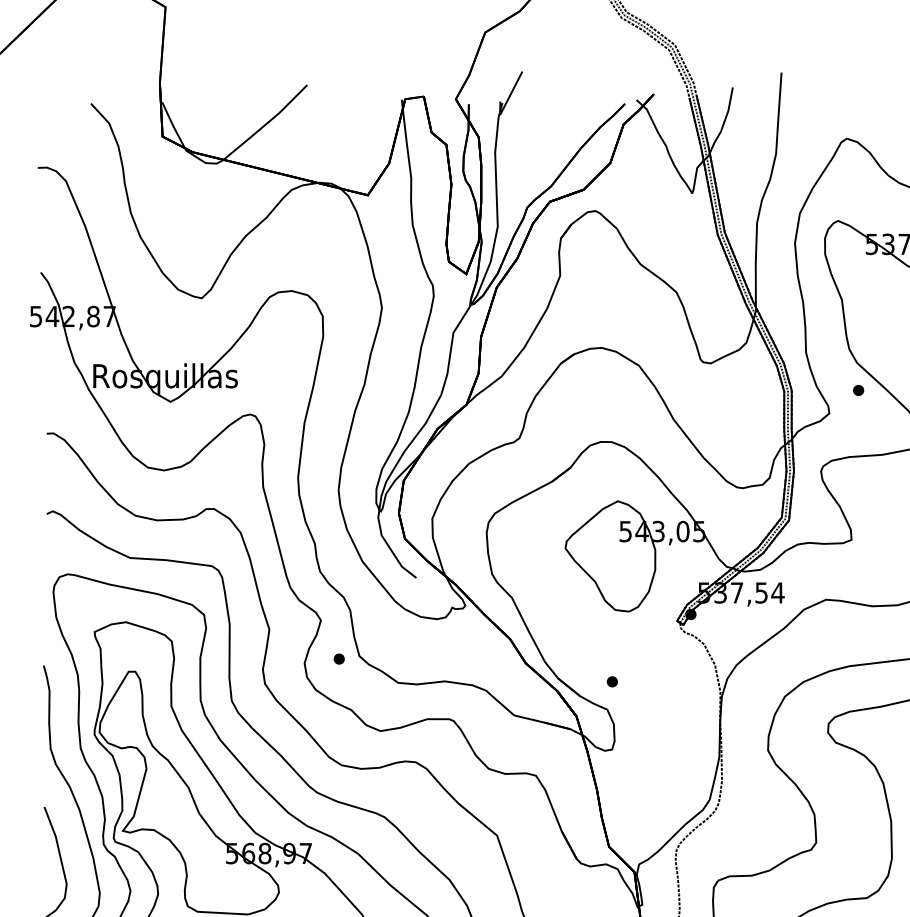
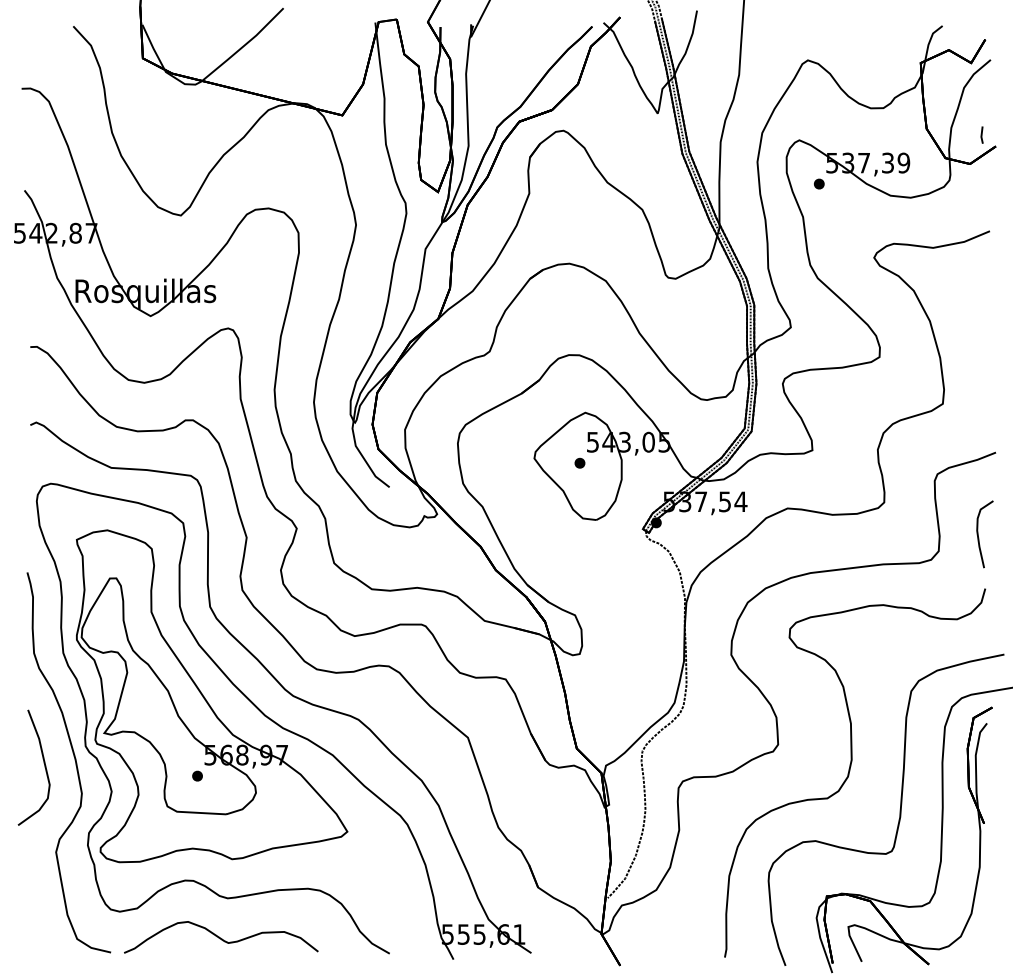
part: (858, 389) -> (819, 183), moved
part: (339, 658) -> (197, 775), moved
part: (611, 681) -> (579, 462), moved

